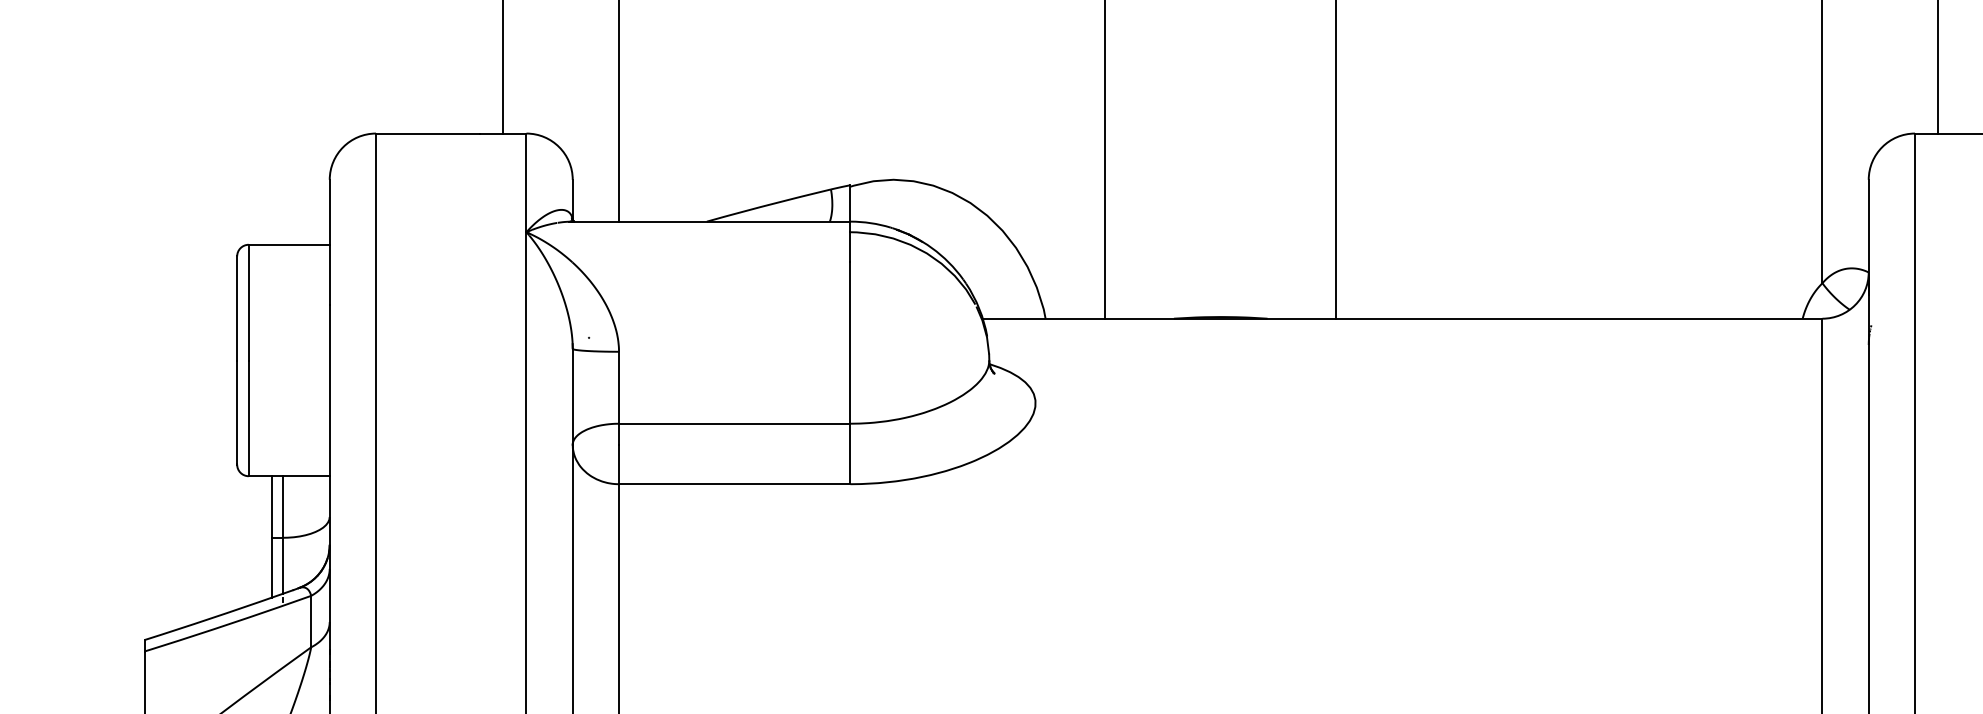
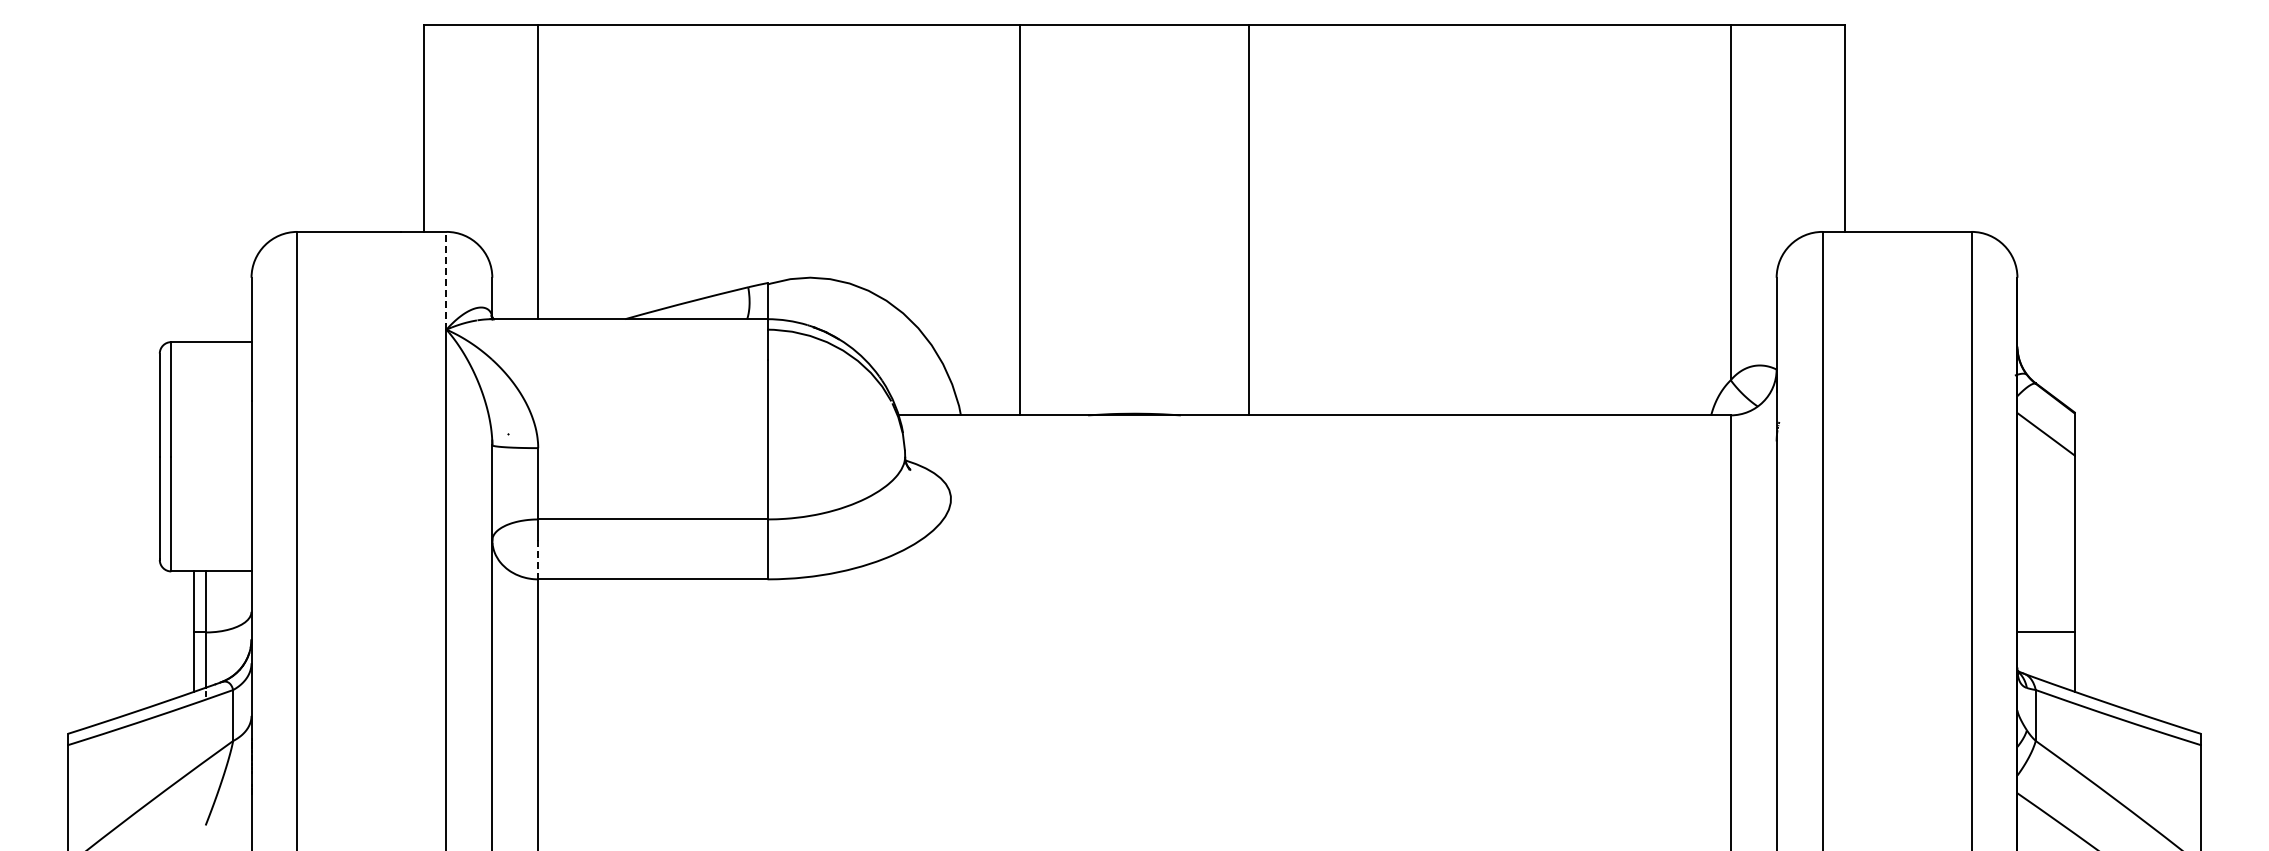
line: (526, 182) -> (446, 280), solid -> dashed
line: (619, 464) -> (538, 559), solid -> dashed

